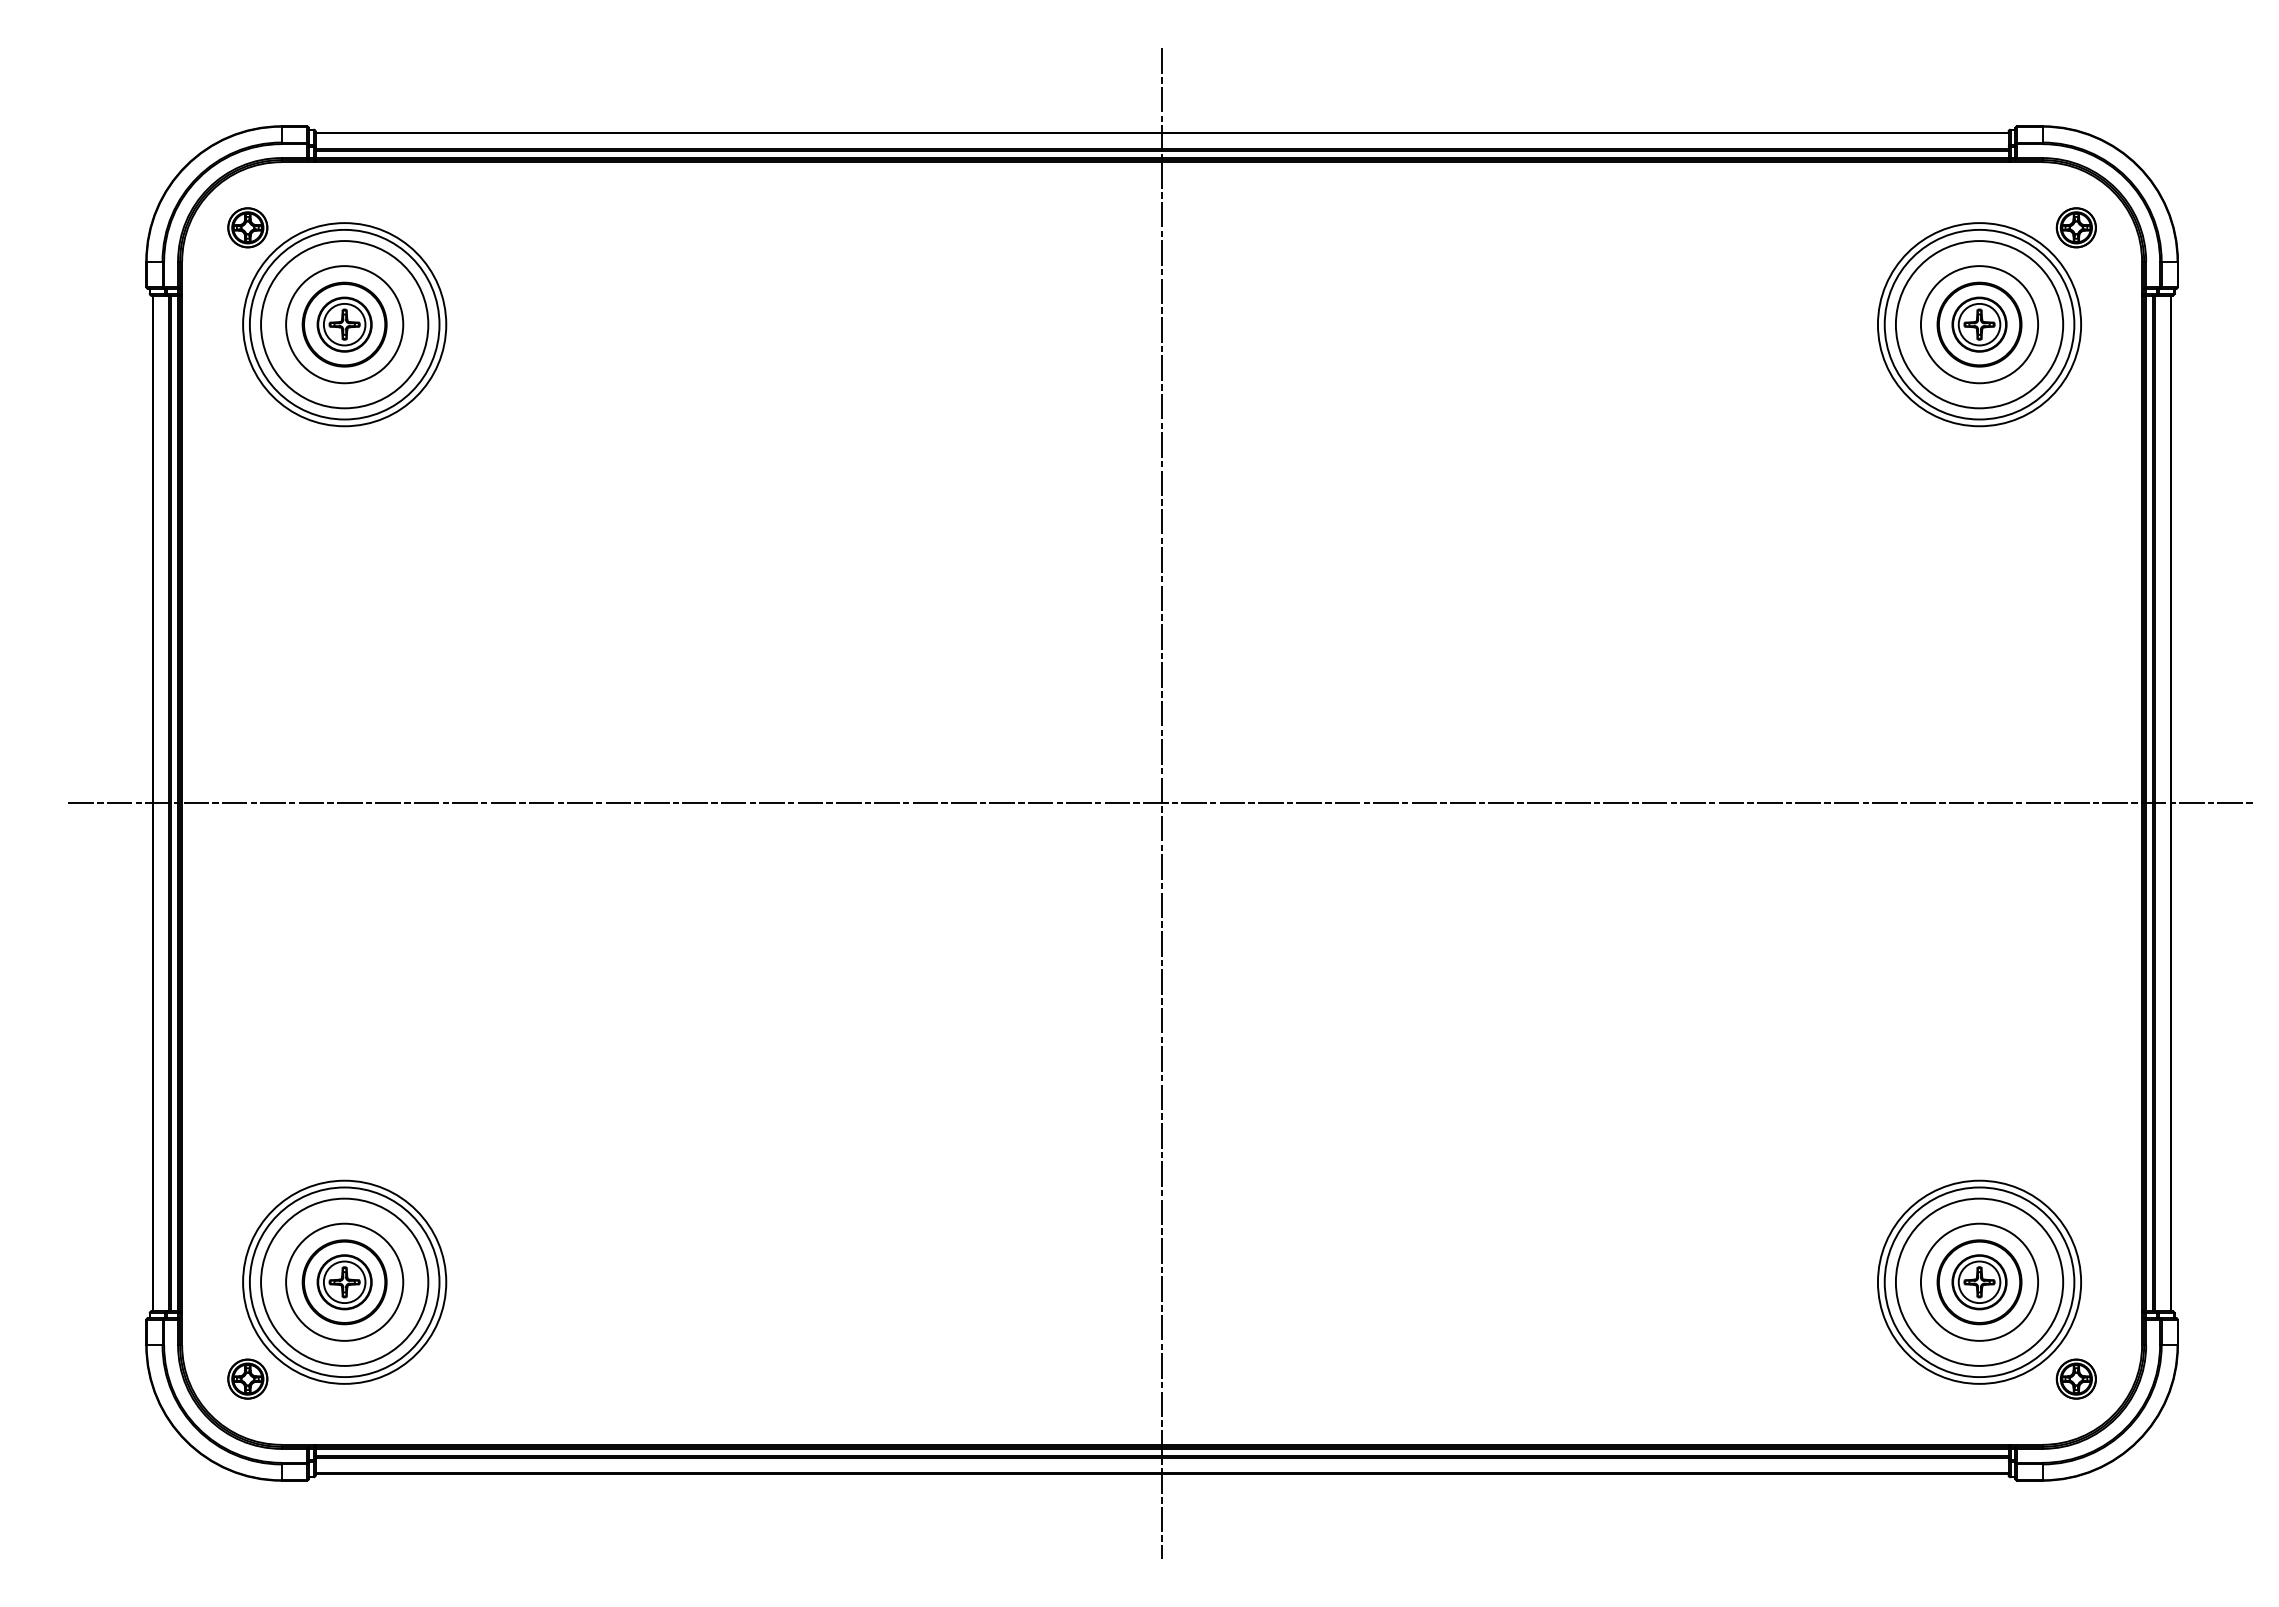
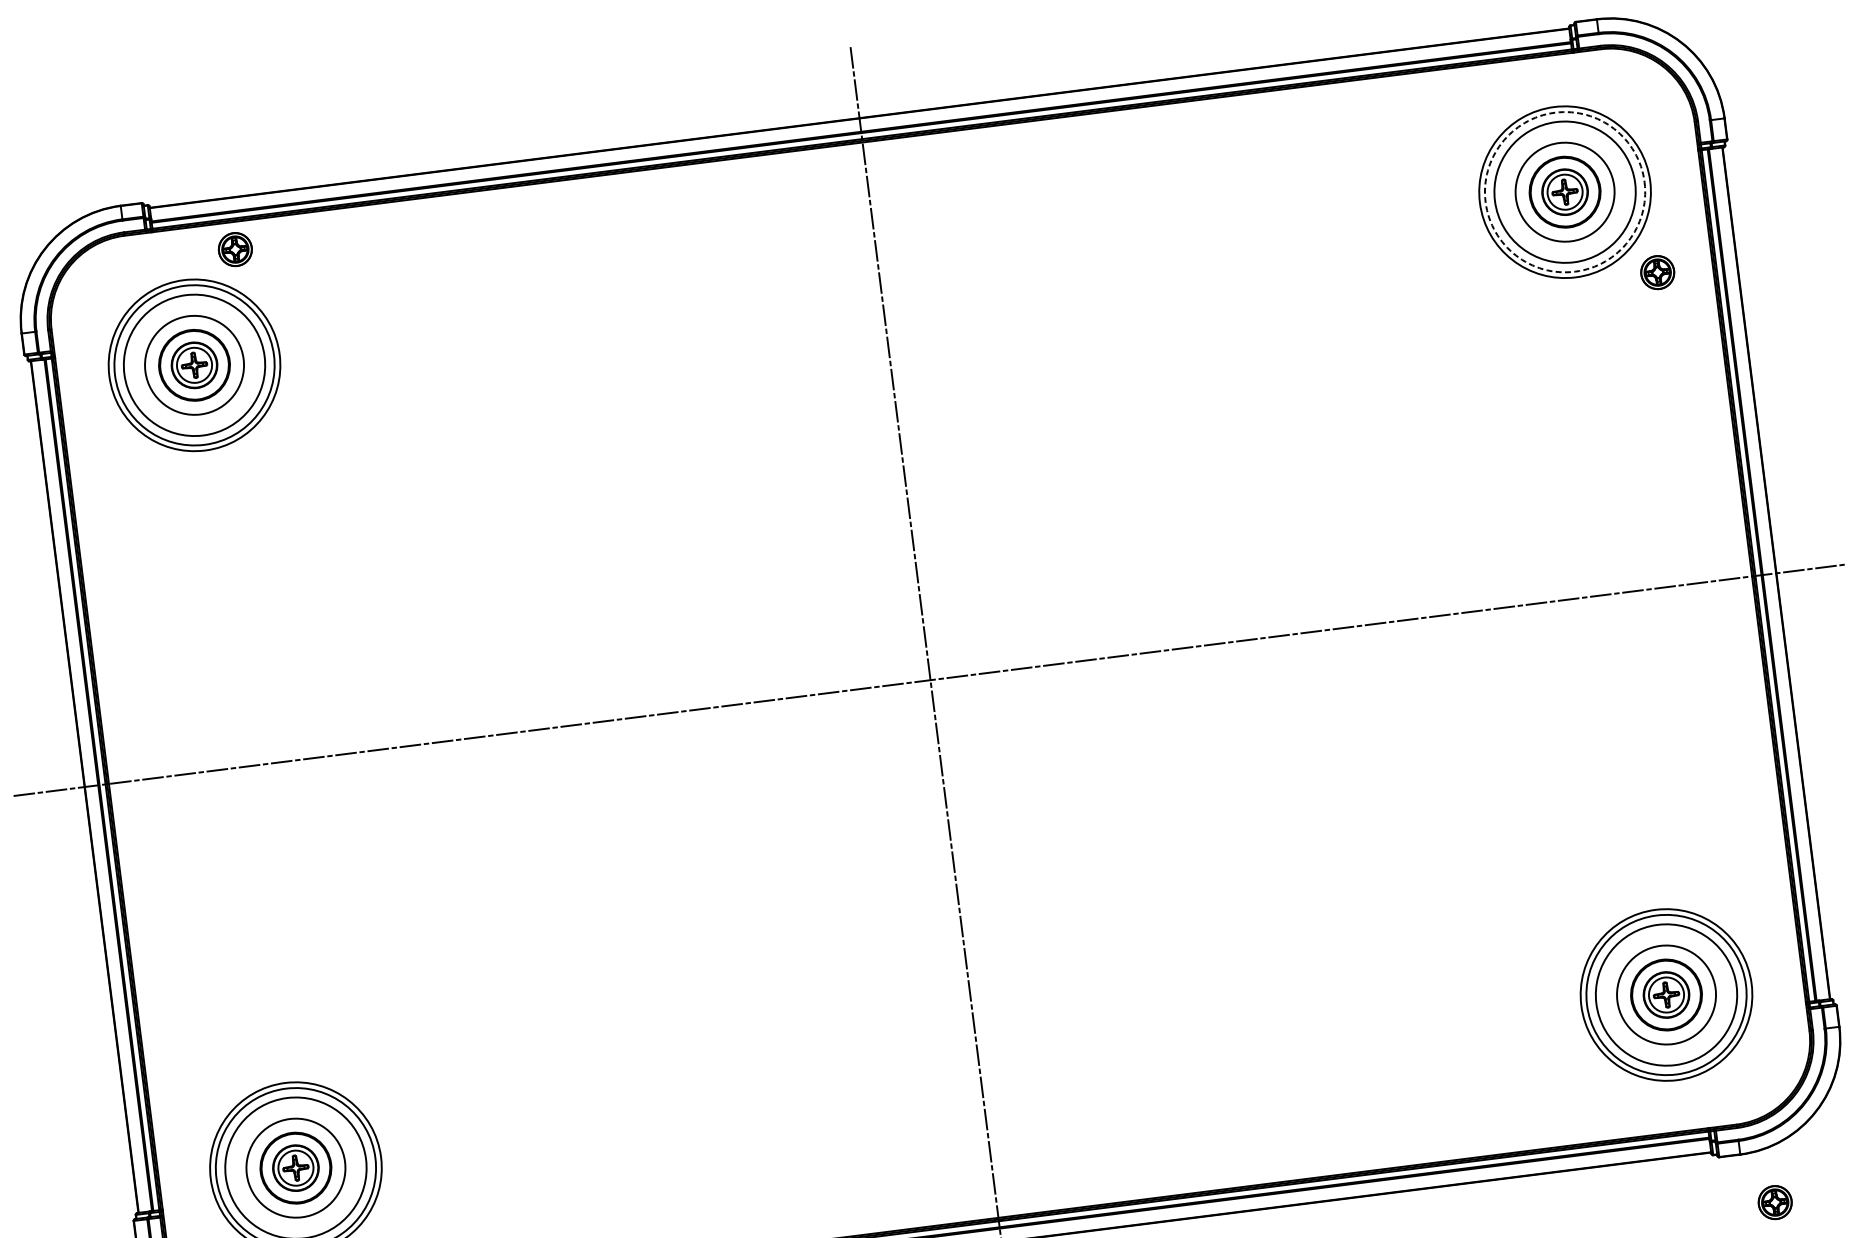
part: (247, 227) -> (235, 249), moved
part: (2075, 227) -> (1656, 272), moved
circle: (1979, 324) -> (1565, 192), solid -> dashed
part: (2075, 1378) -> (1774, 1202), moved

